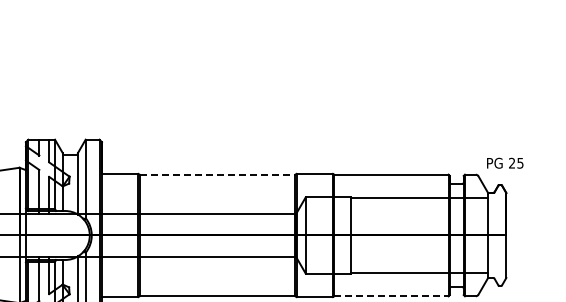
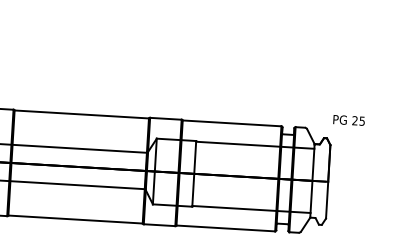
text: (505, 162) -> (349, 119), moved
line: (217, 174) -> (81, 114), dashed -> solid
line: (391, 296) -> (225, 228), dashed -> solid

